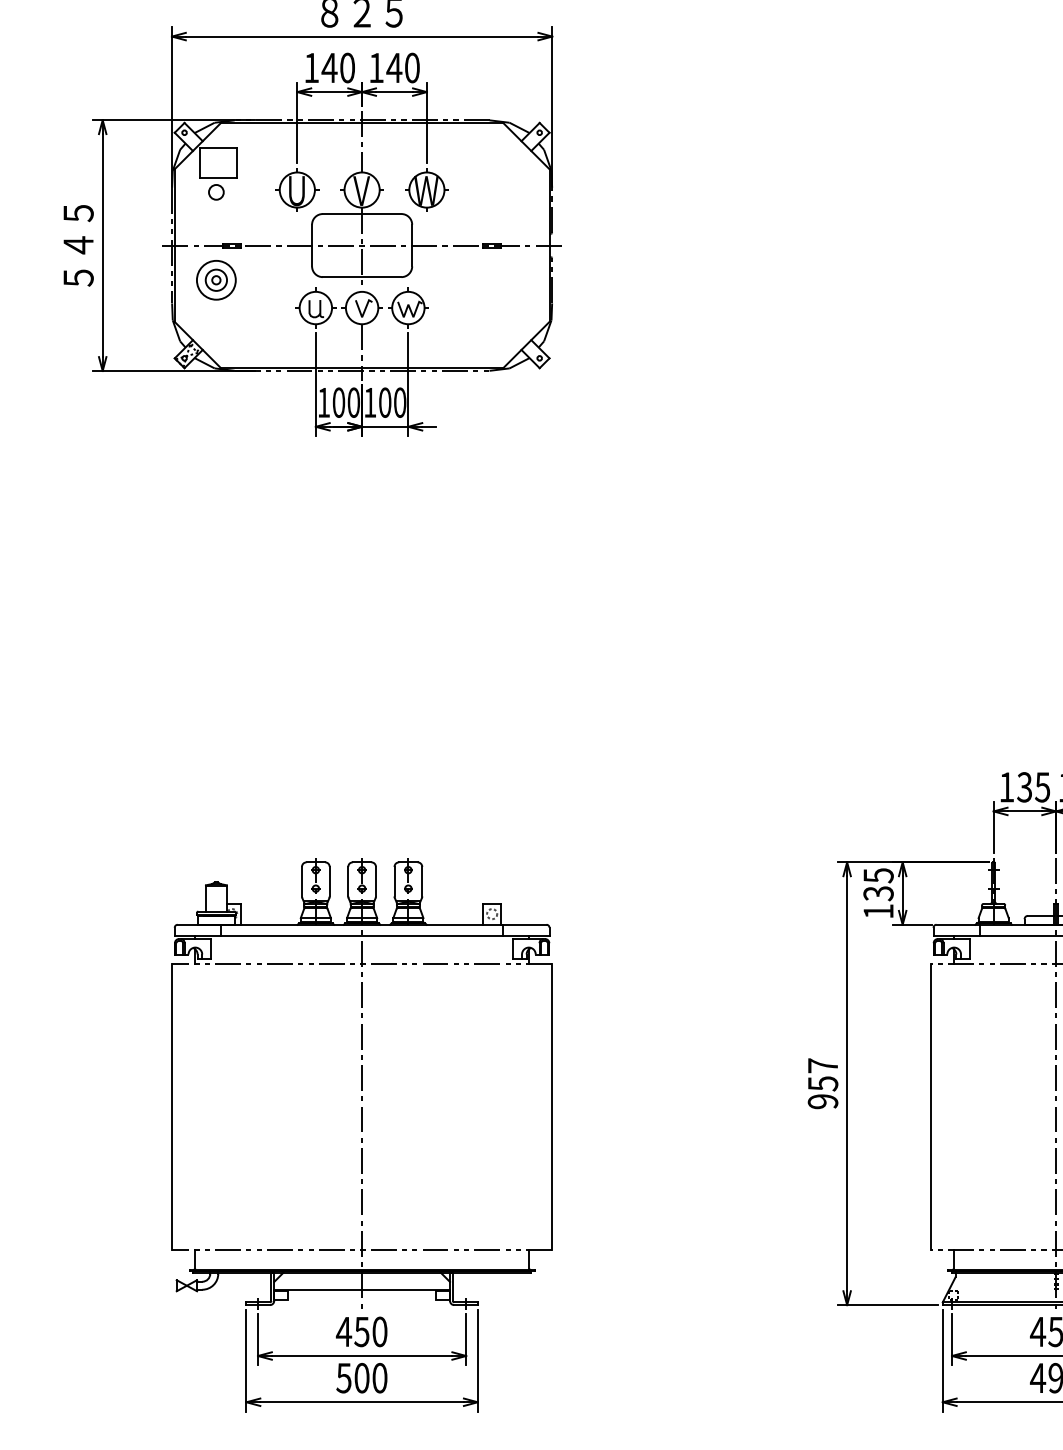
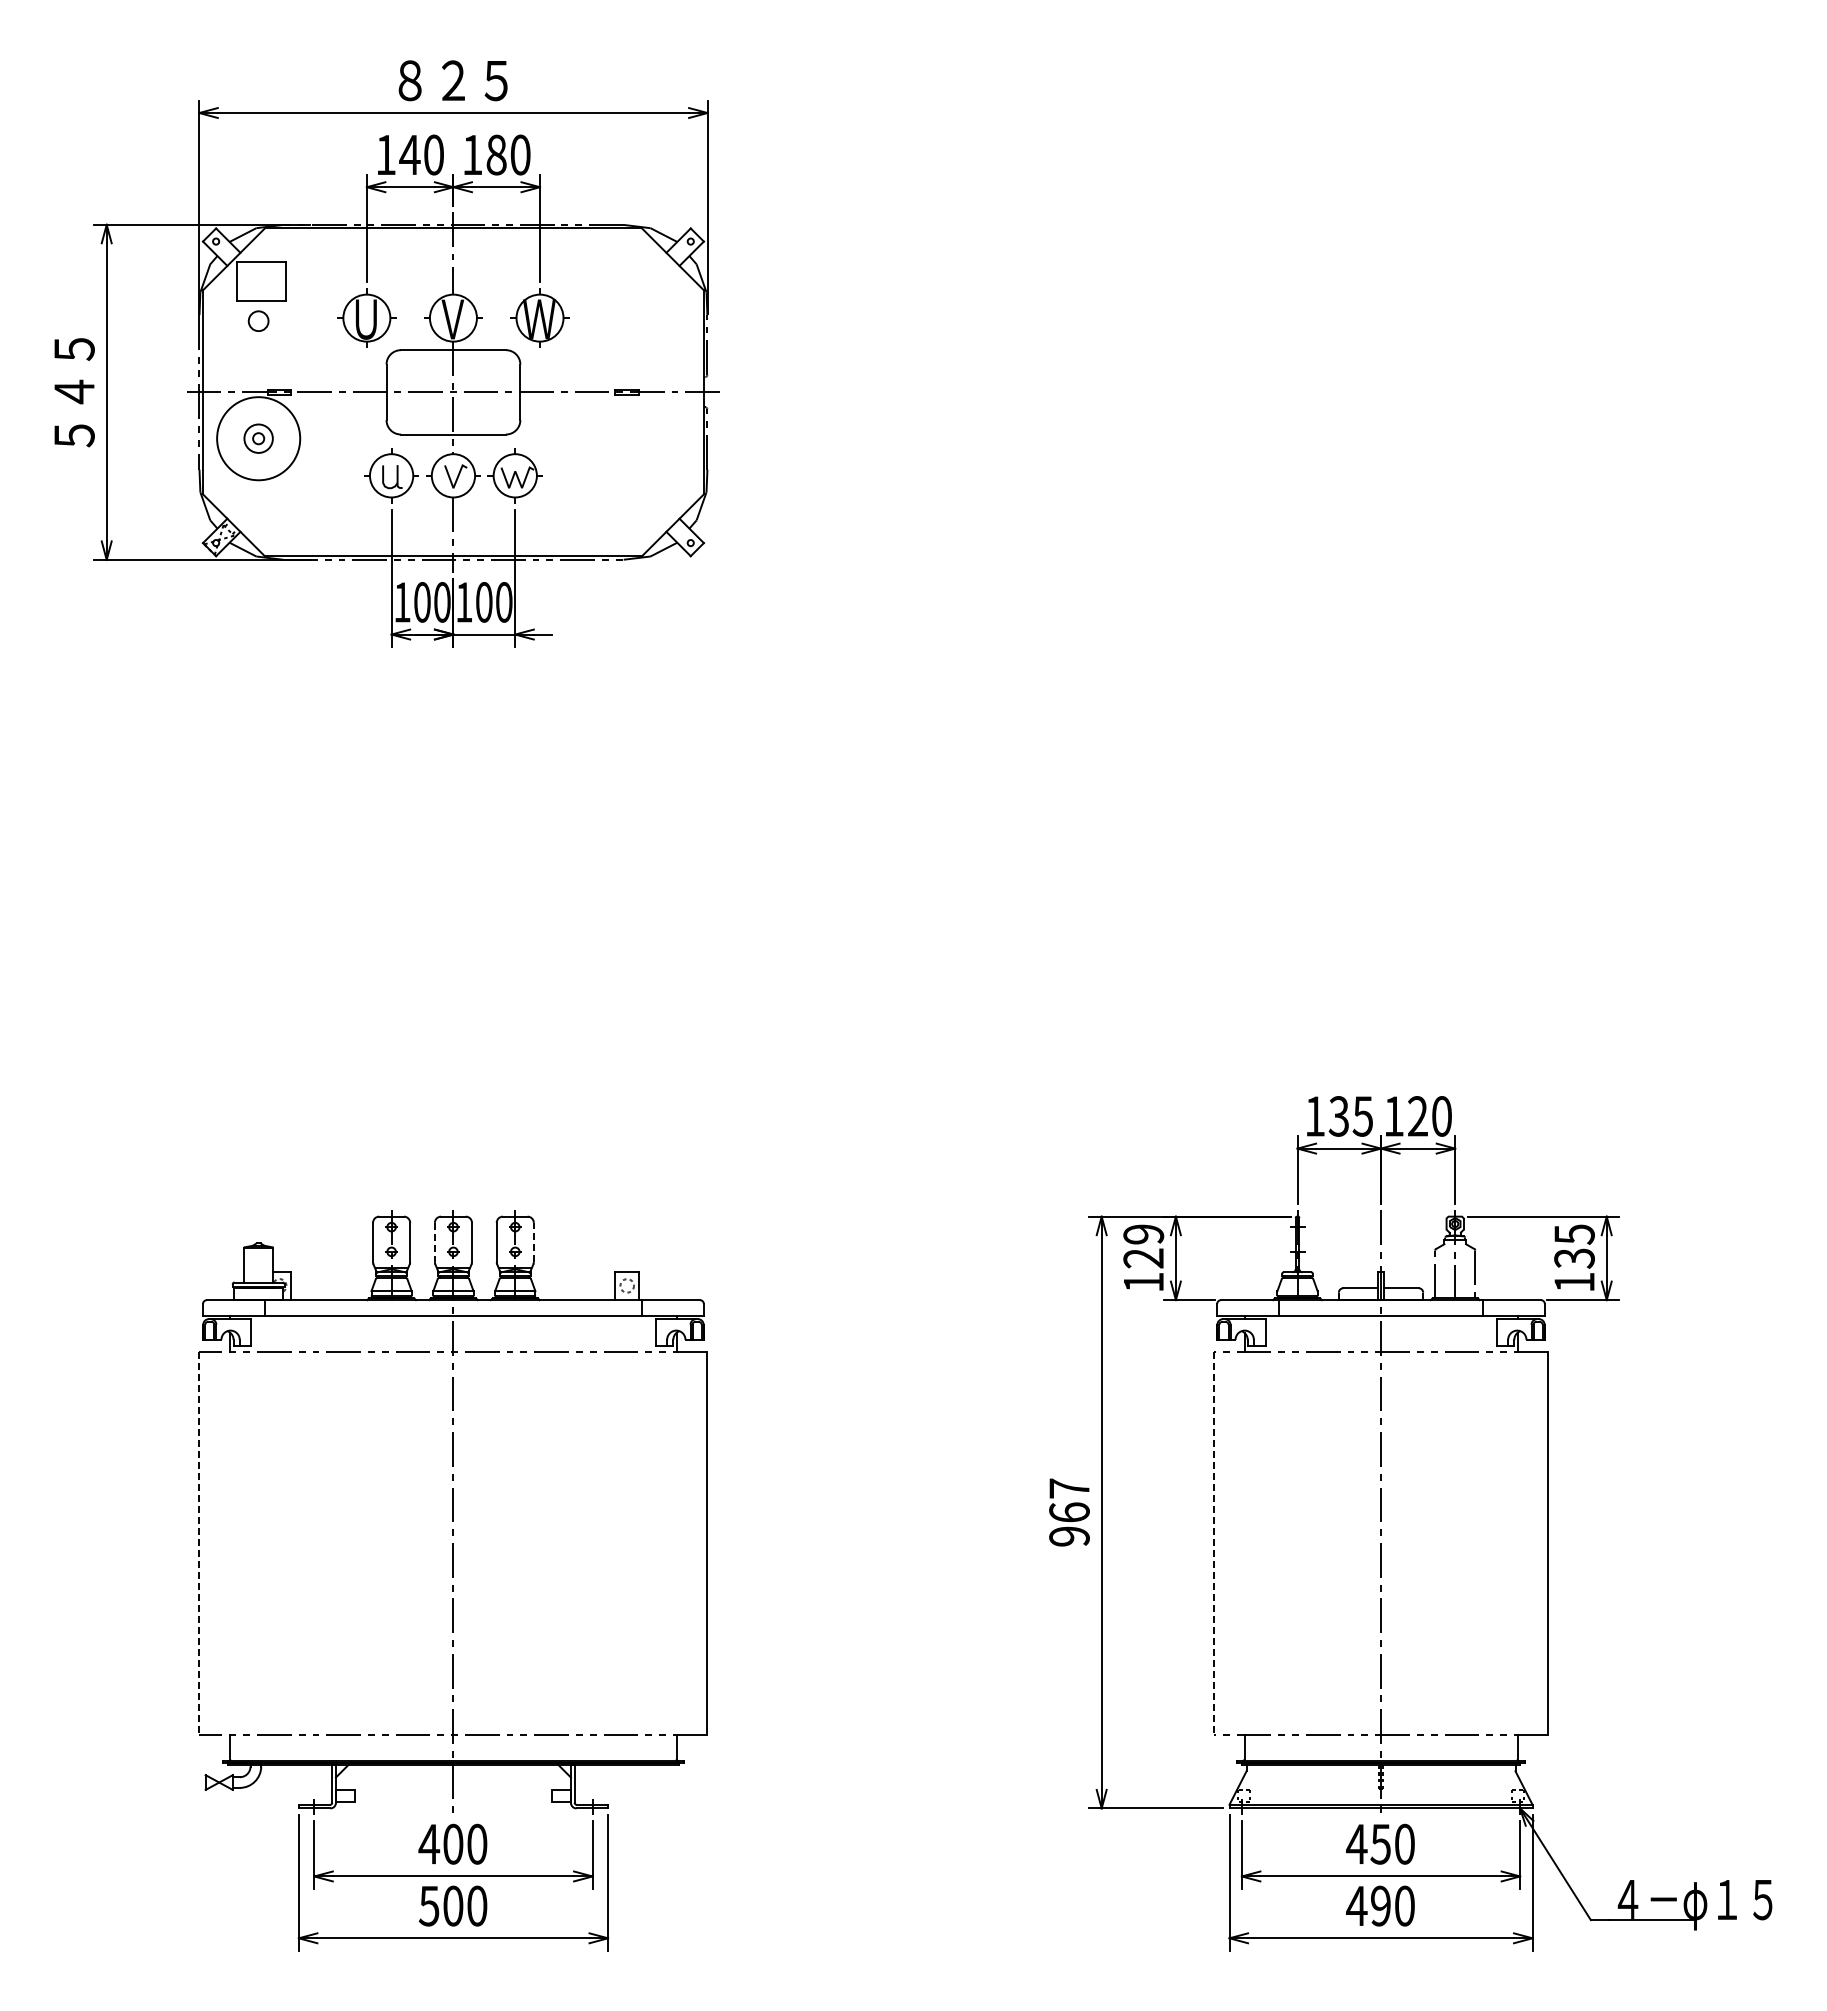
text: (394, 67) -> (496, 154), 140 -> 180
circle: (216, 280) -> (258, 438), size x1.6
line: (347, 881) -> (434, 1242), solid -> dashed
line: (422, 881) -> (533, 1242), solid -> dashed
text: (878, 884) -> (1143, 1246), 135 -> 129
text: (823, 1083) -> (1069, 1512), 957 -> 967
line: (172, 1106) -> (199, 1543), solid -> dashed
line: (930, 1106) -> (1213, 1543), solid -> dashed
line: (361, 1290) -> (452, 1788), removed
text: (361, 1331) -> (452, 1843), 450 -> 400

